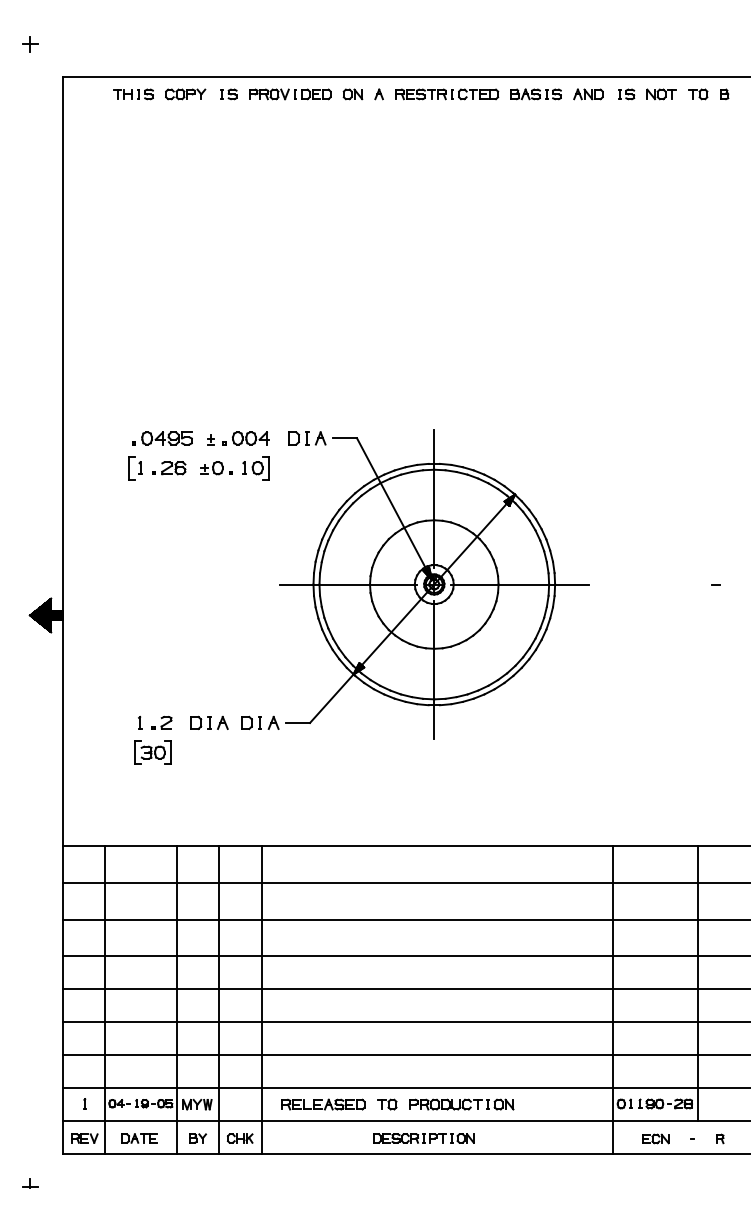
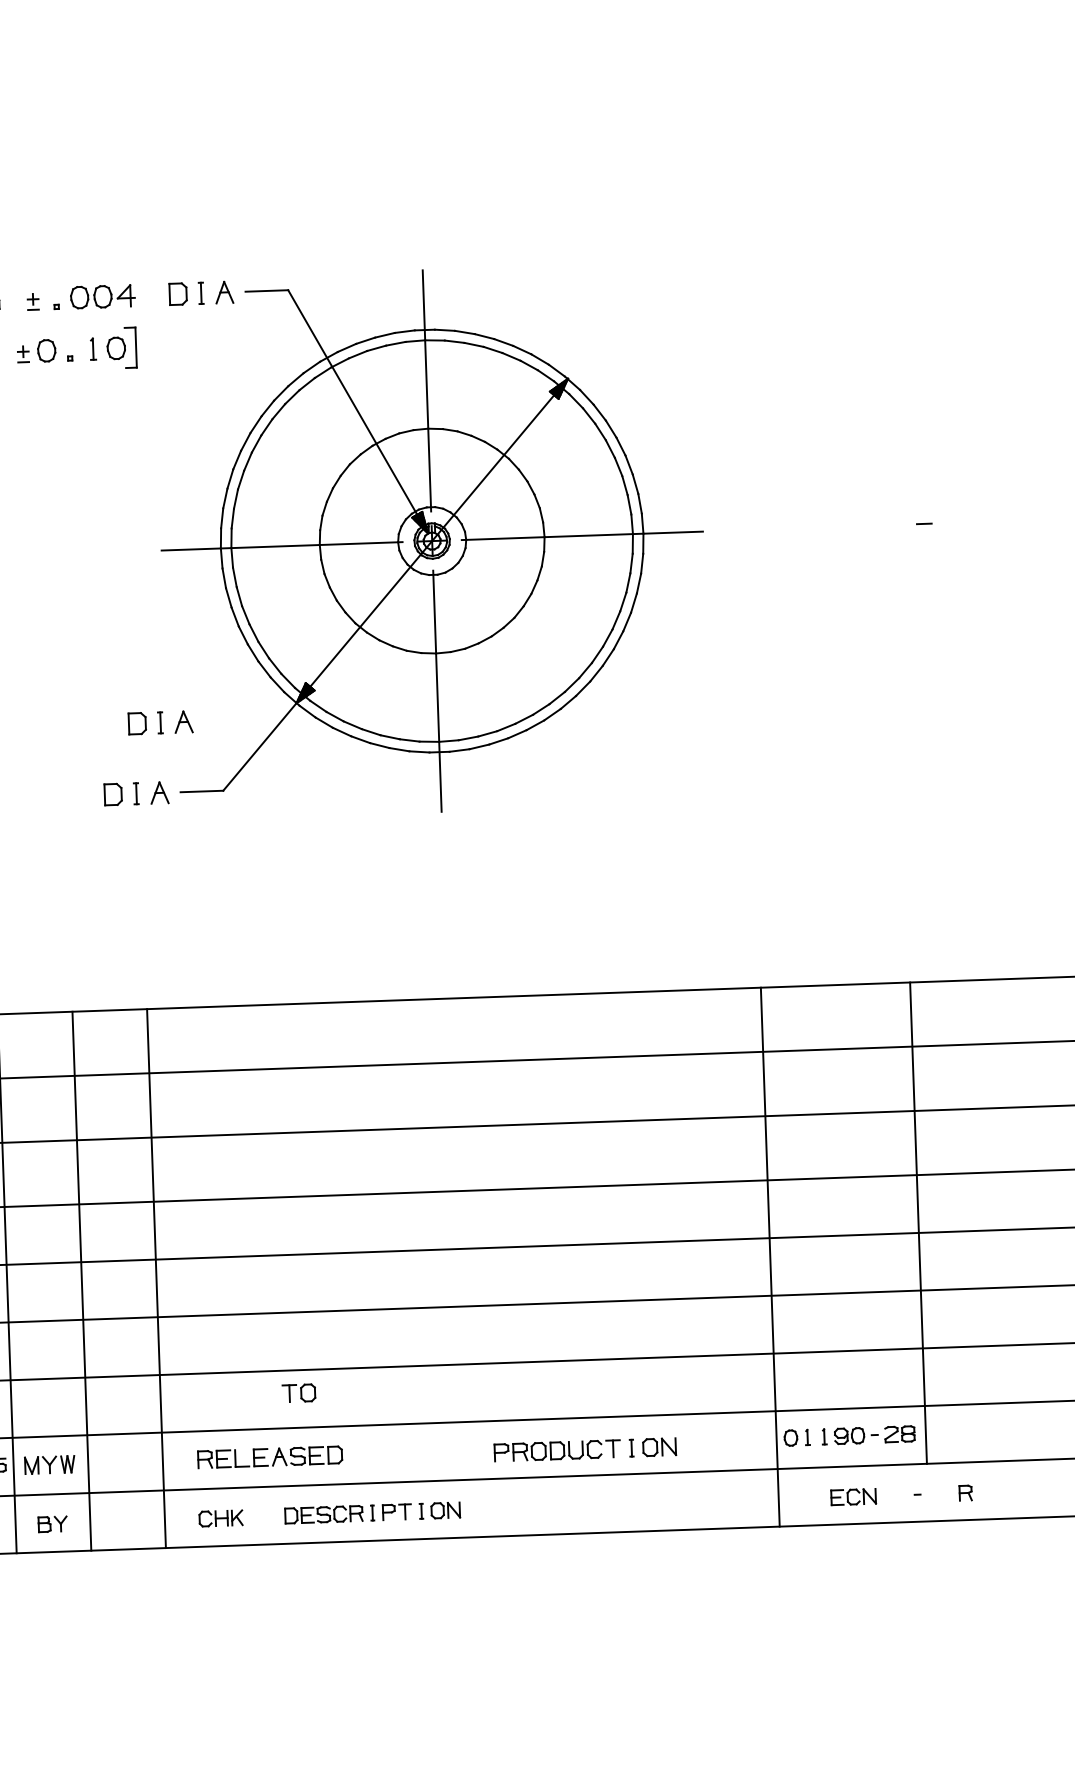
part: (209, 722) -> (160, 722), moved
part: (387, 1104) -> (299, 1393), moved
part: (461, 1104) -> (585, 1449), moved
part: (240, 1138) -> (221, 1518), moved
part: (423, 1138) -> (371, 1513), moved

